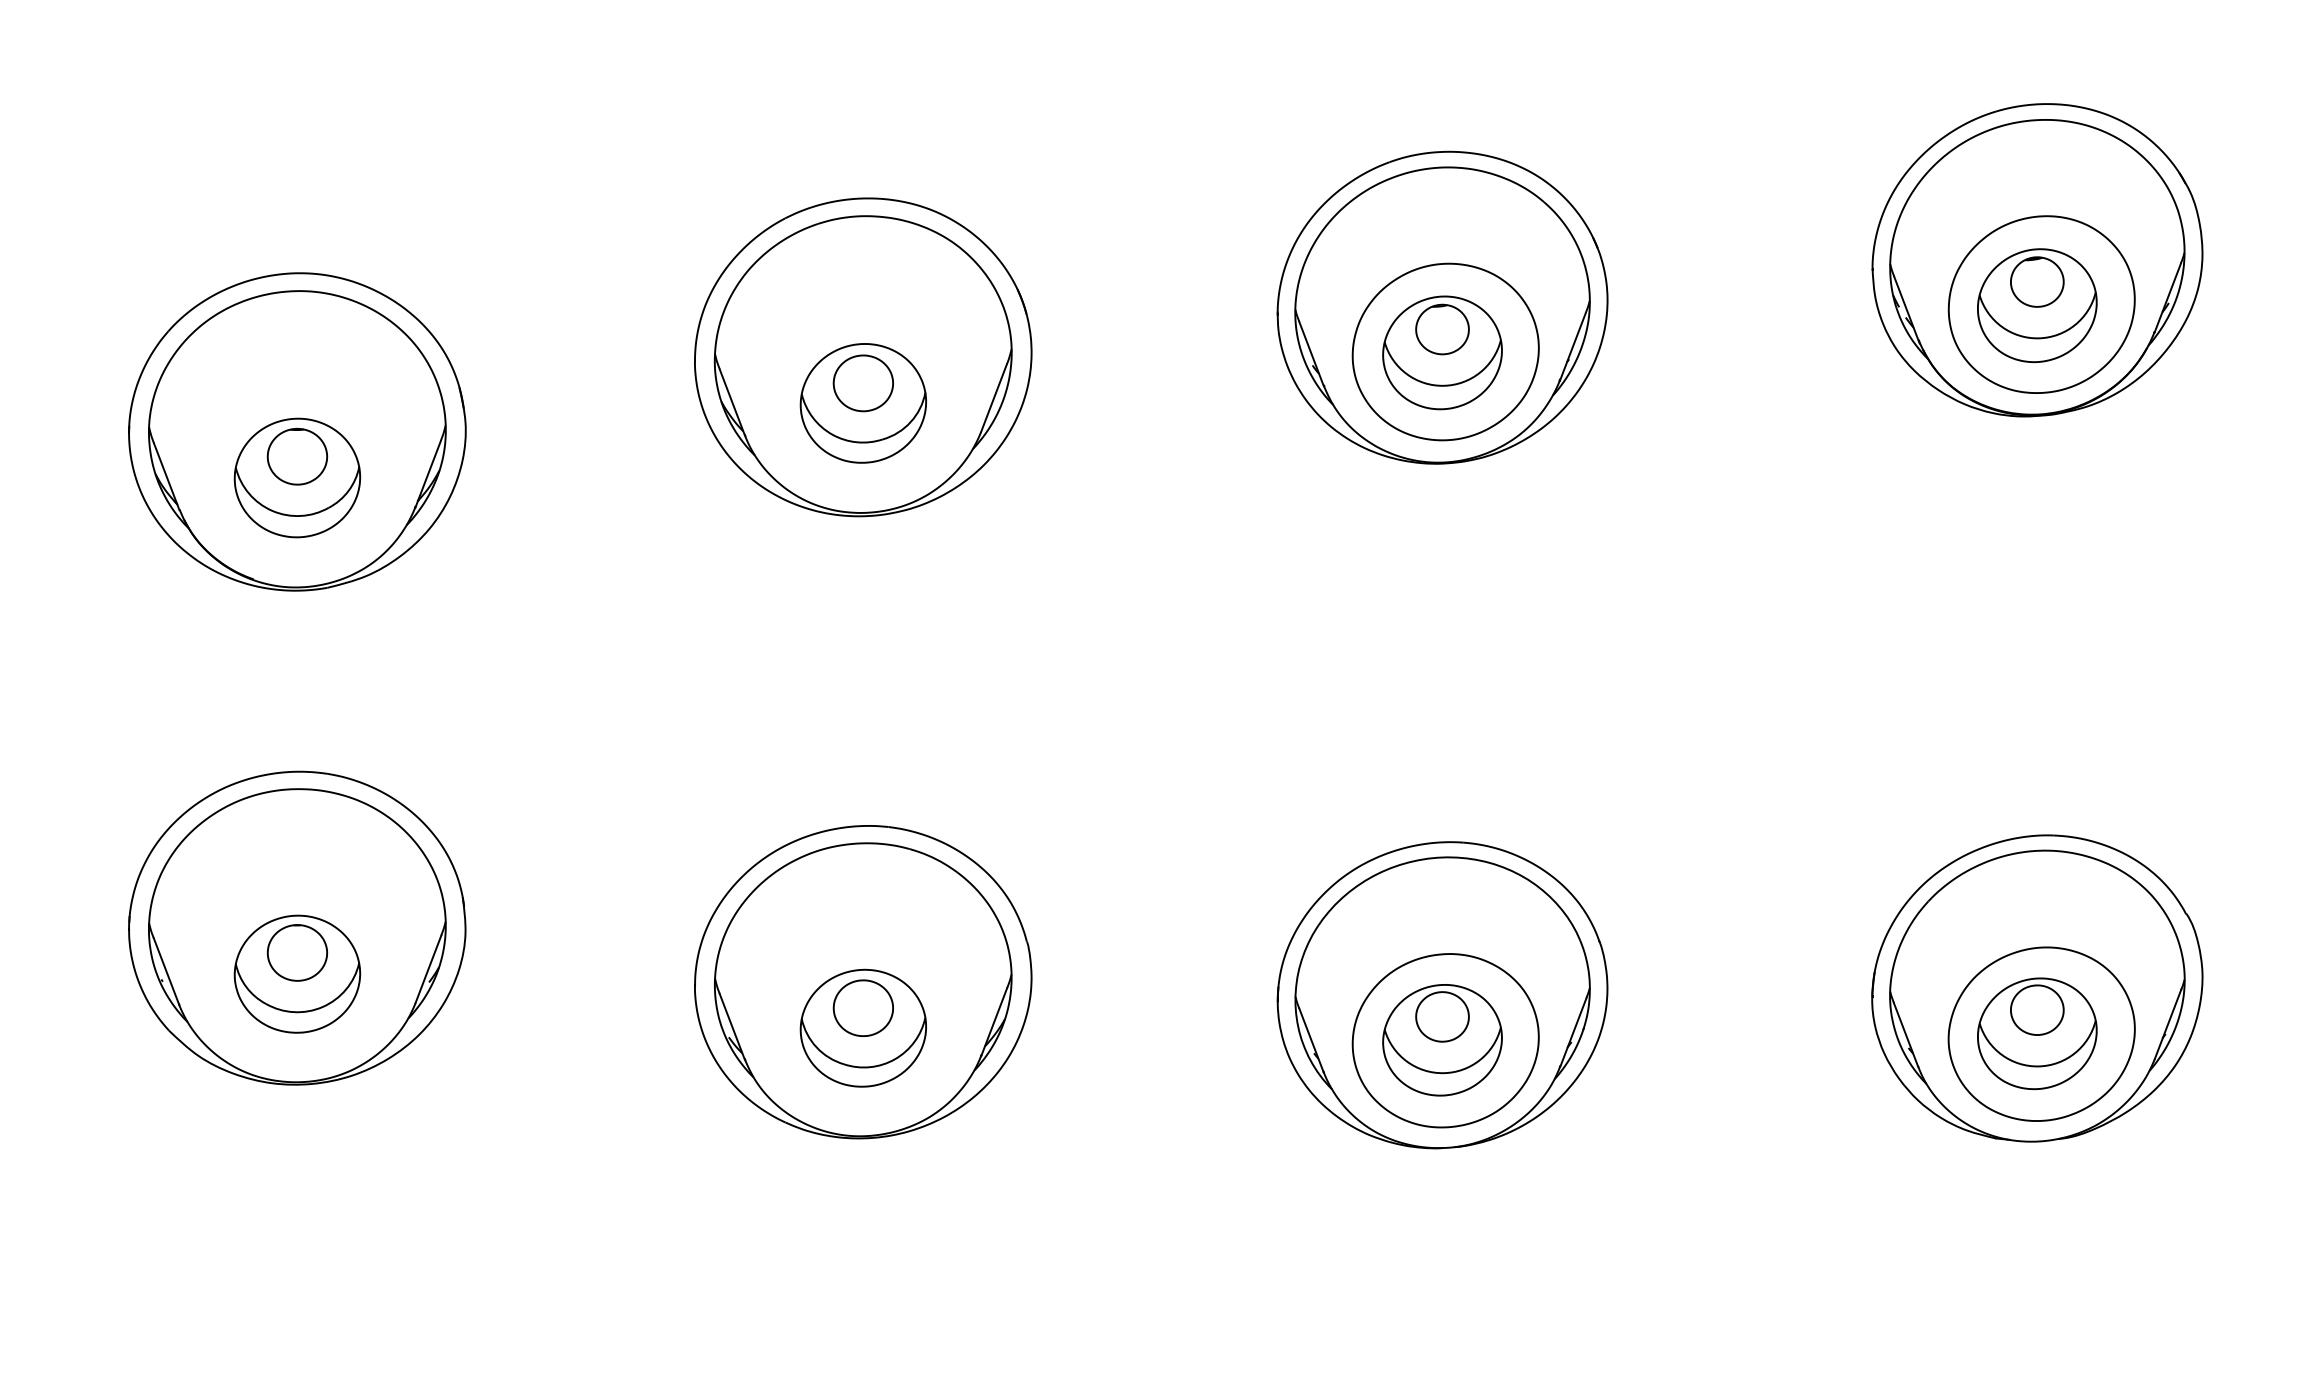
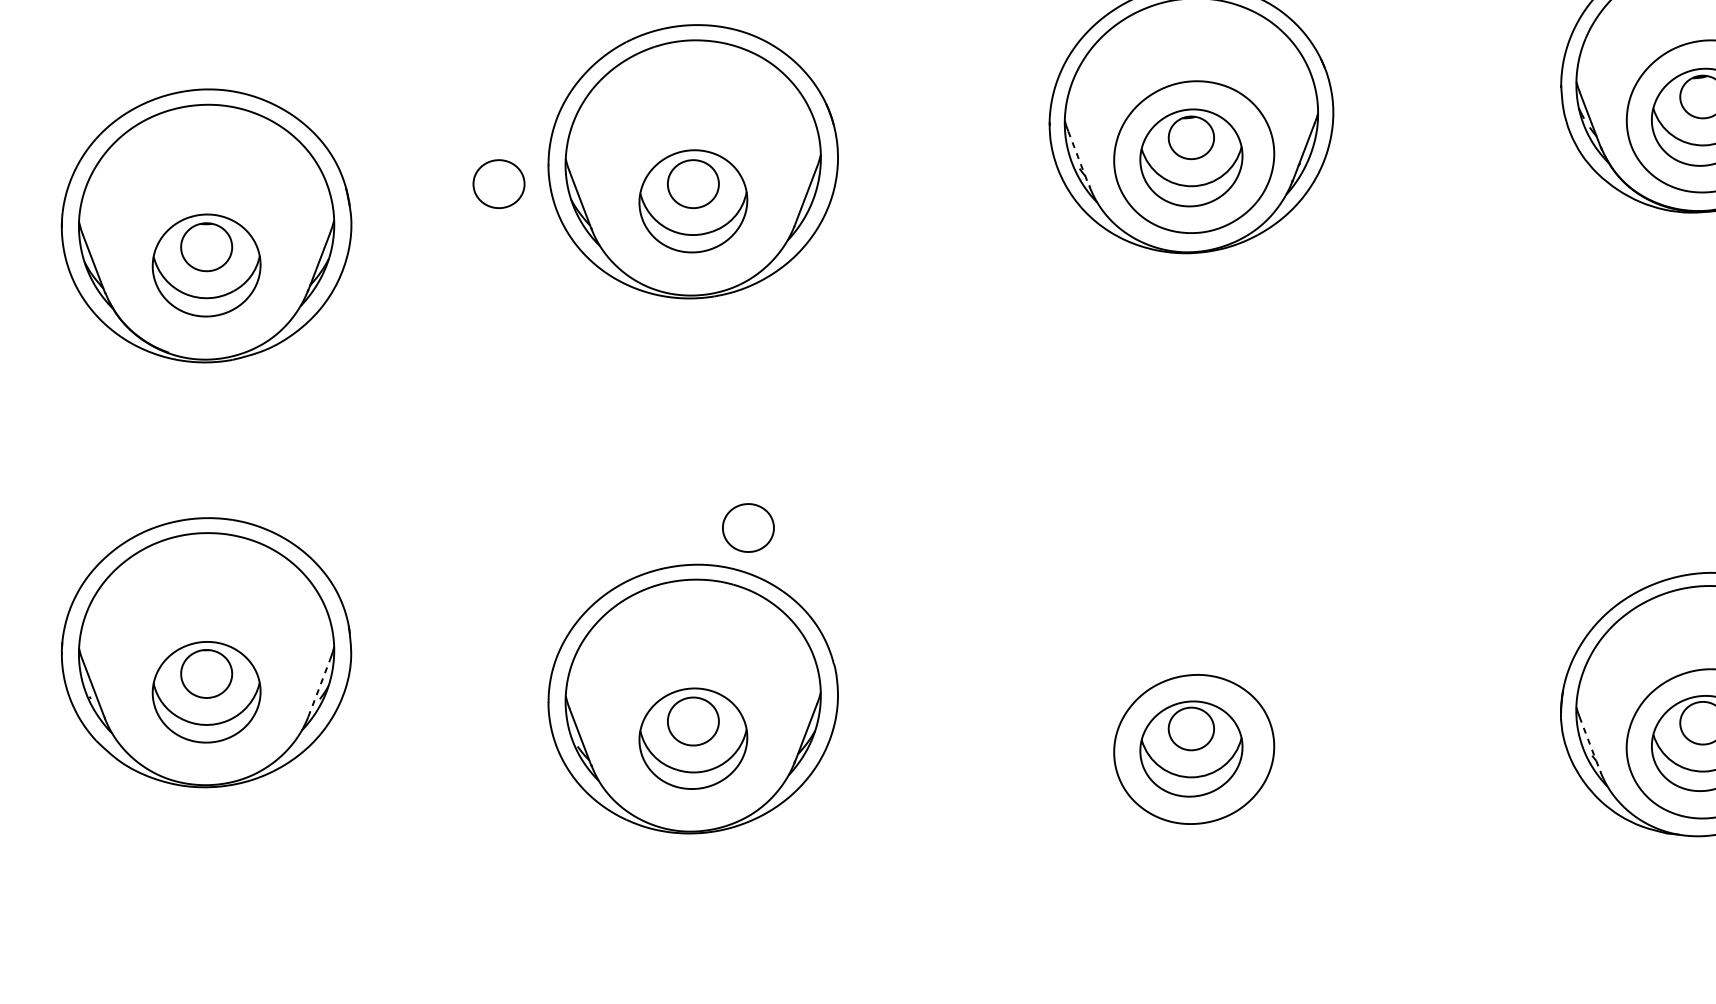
line: (1311, 354) -> (1078, 159), solid -> dashed
part: (636, 383) -> (498, 184), added
part: (926, 782) -> (747, 527), added
line: (428, 969) -> (319, 688), solid -> dashed
part: (1442, 995) -> (1191, 710), removed
line: (1906, 1035) -> (1590, 744), solid -> dashed

